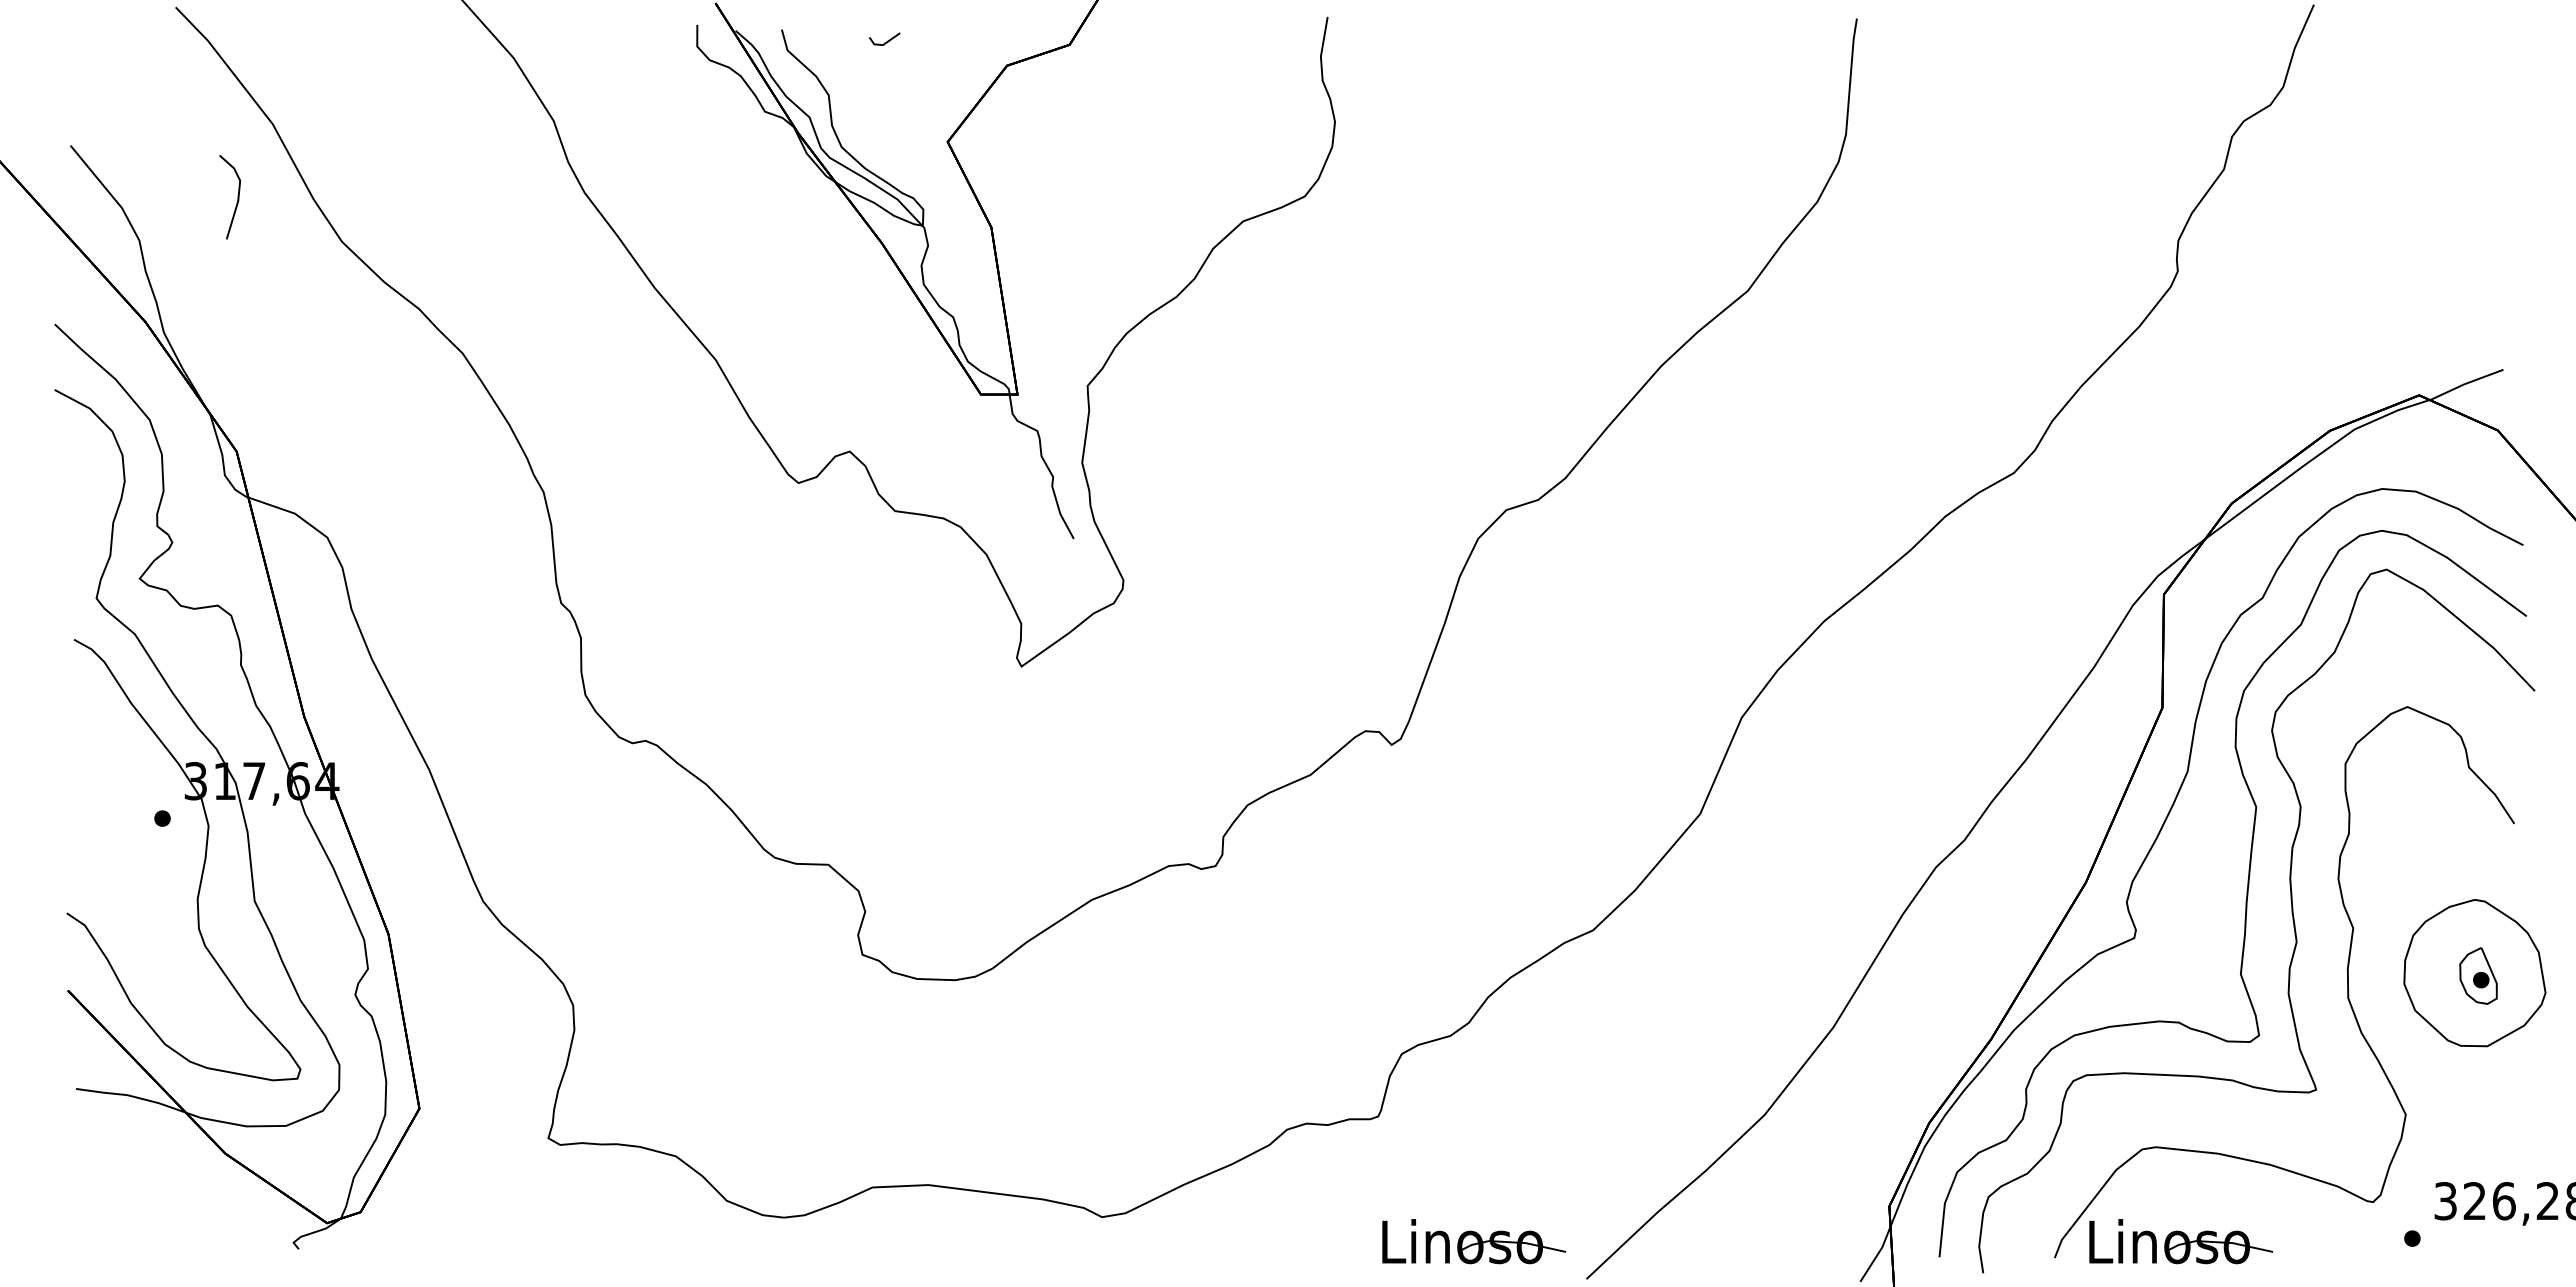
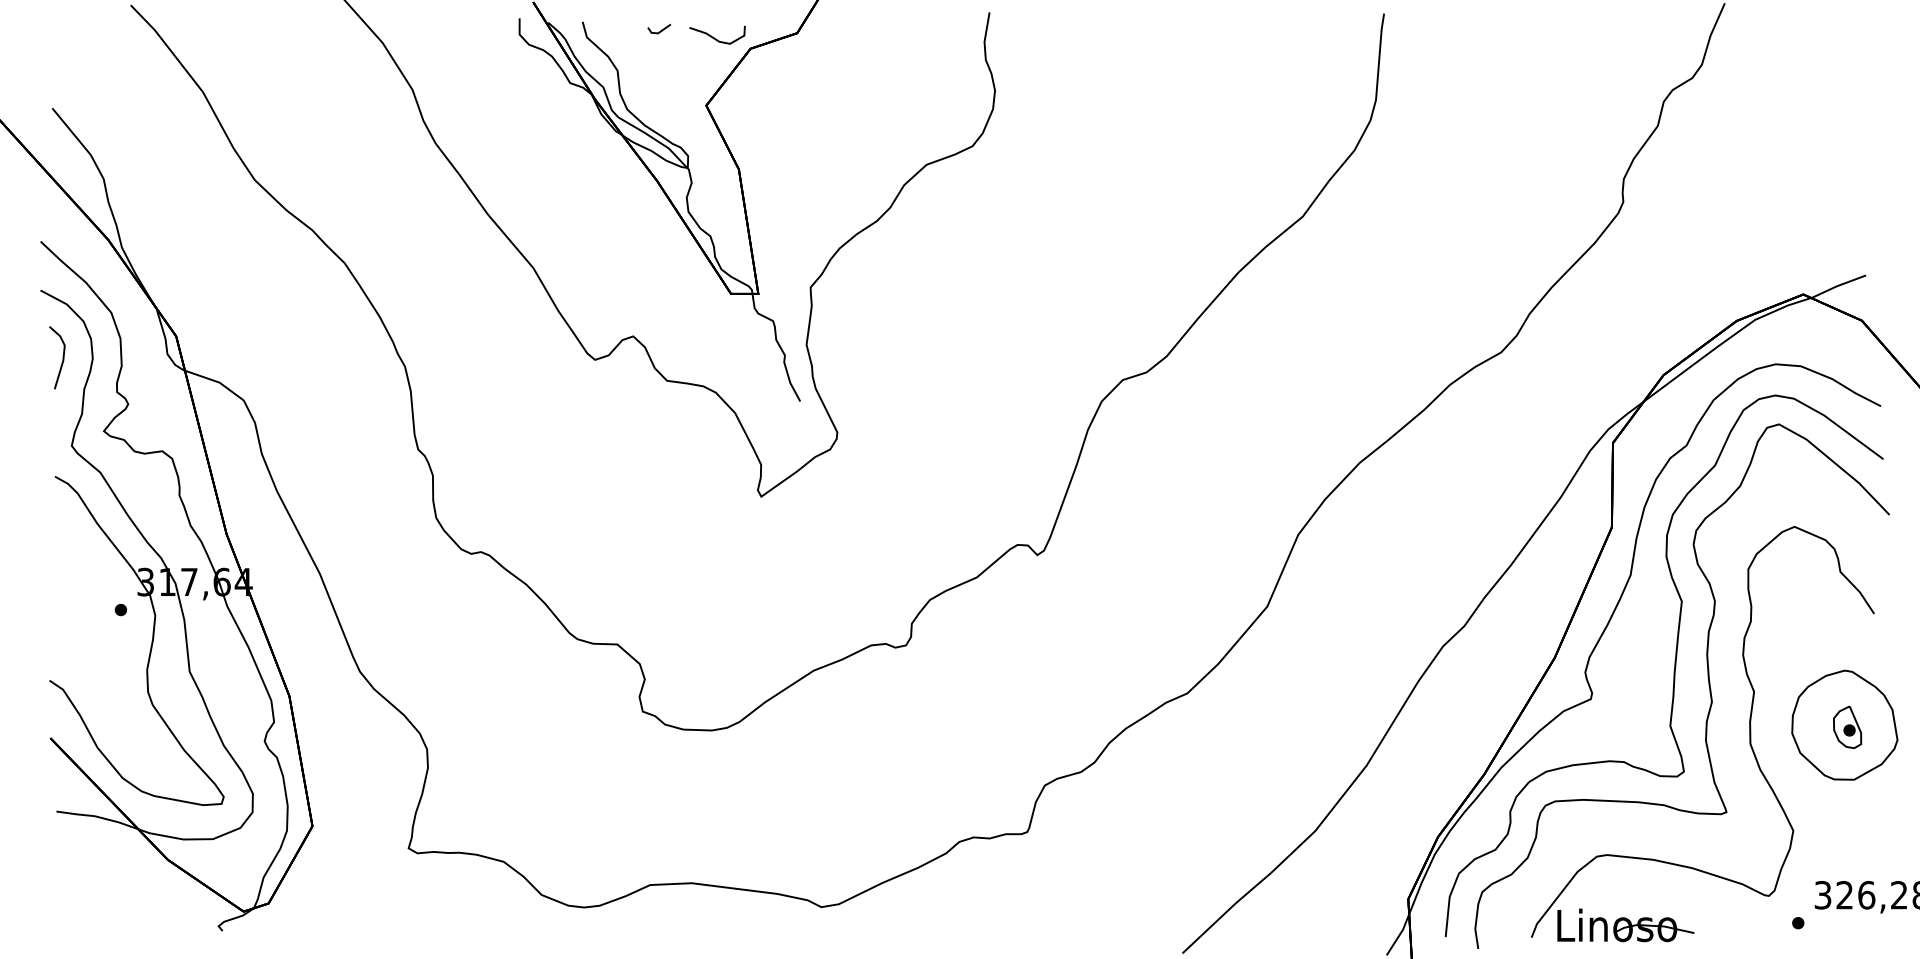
curve: (958, 50) -> (714, 37), added
line: (237, 197) -> (62, 357), moved
part: (1474, 1241) -> (1099, 925), removed

